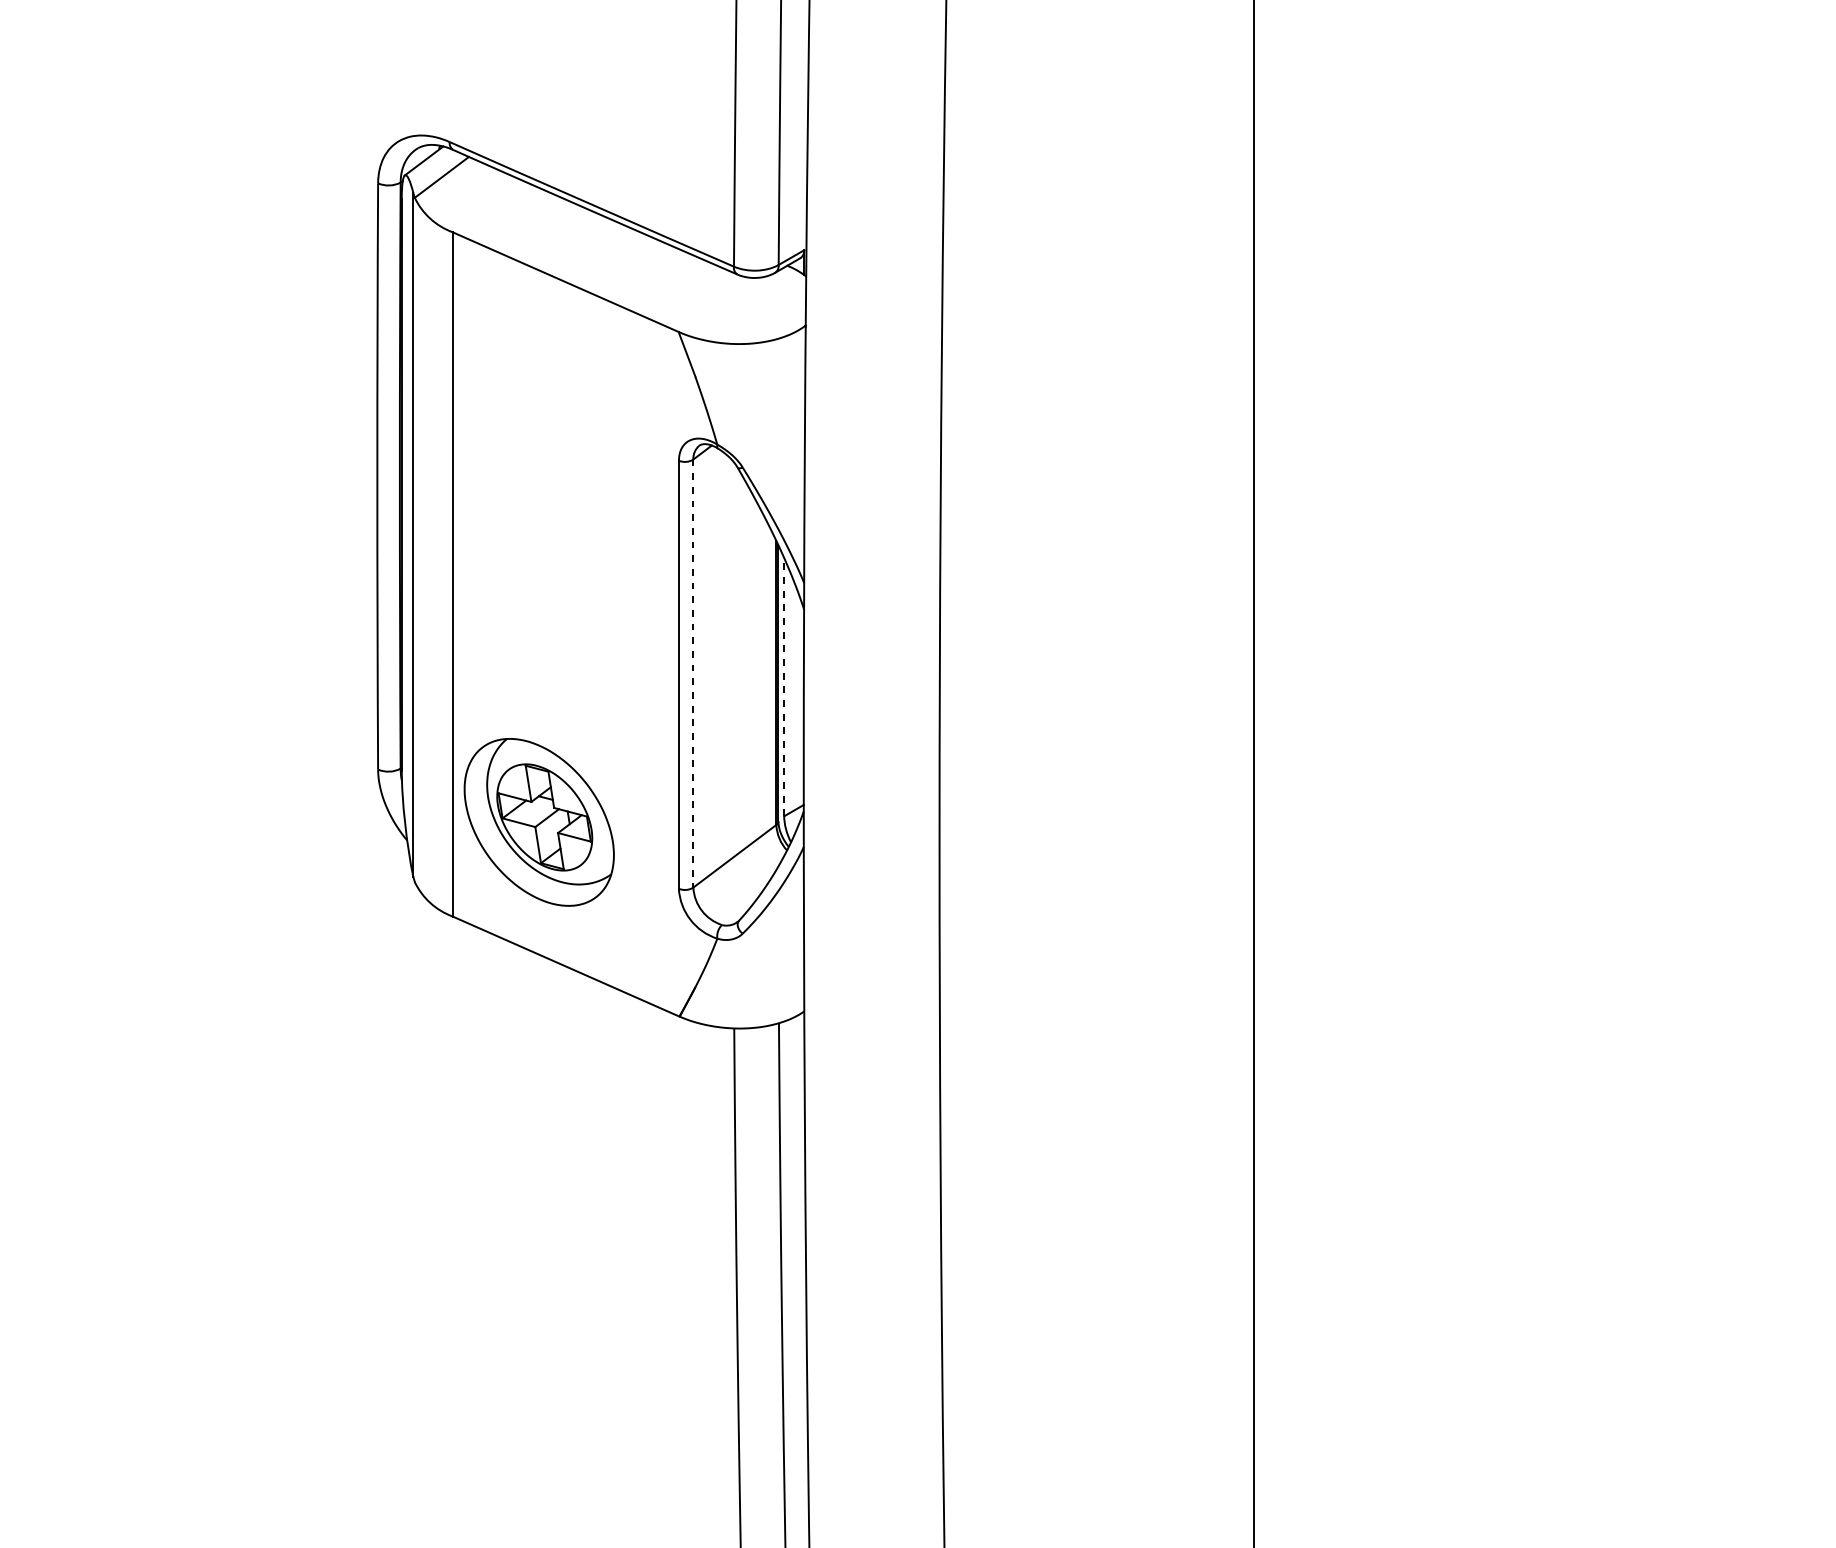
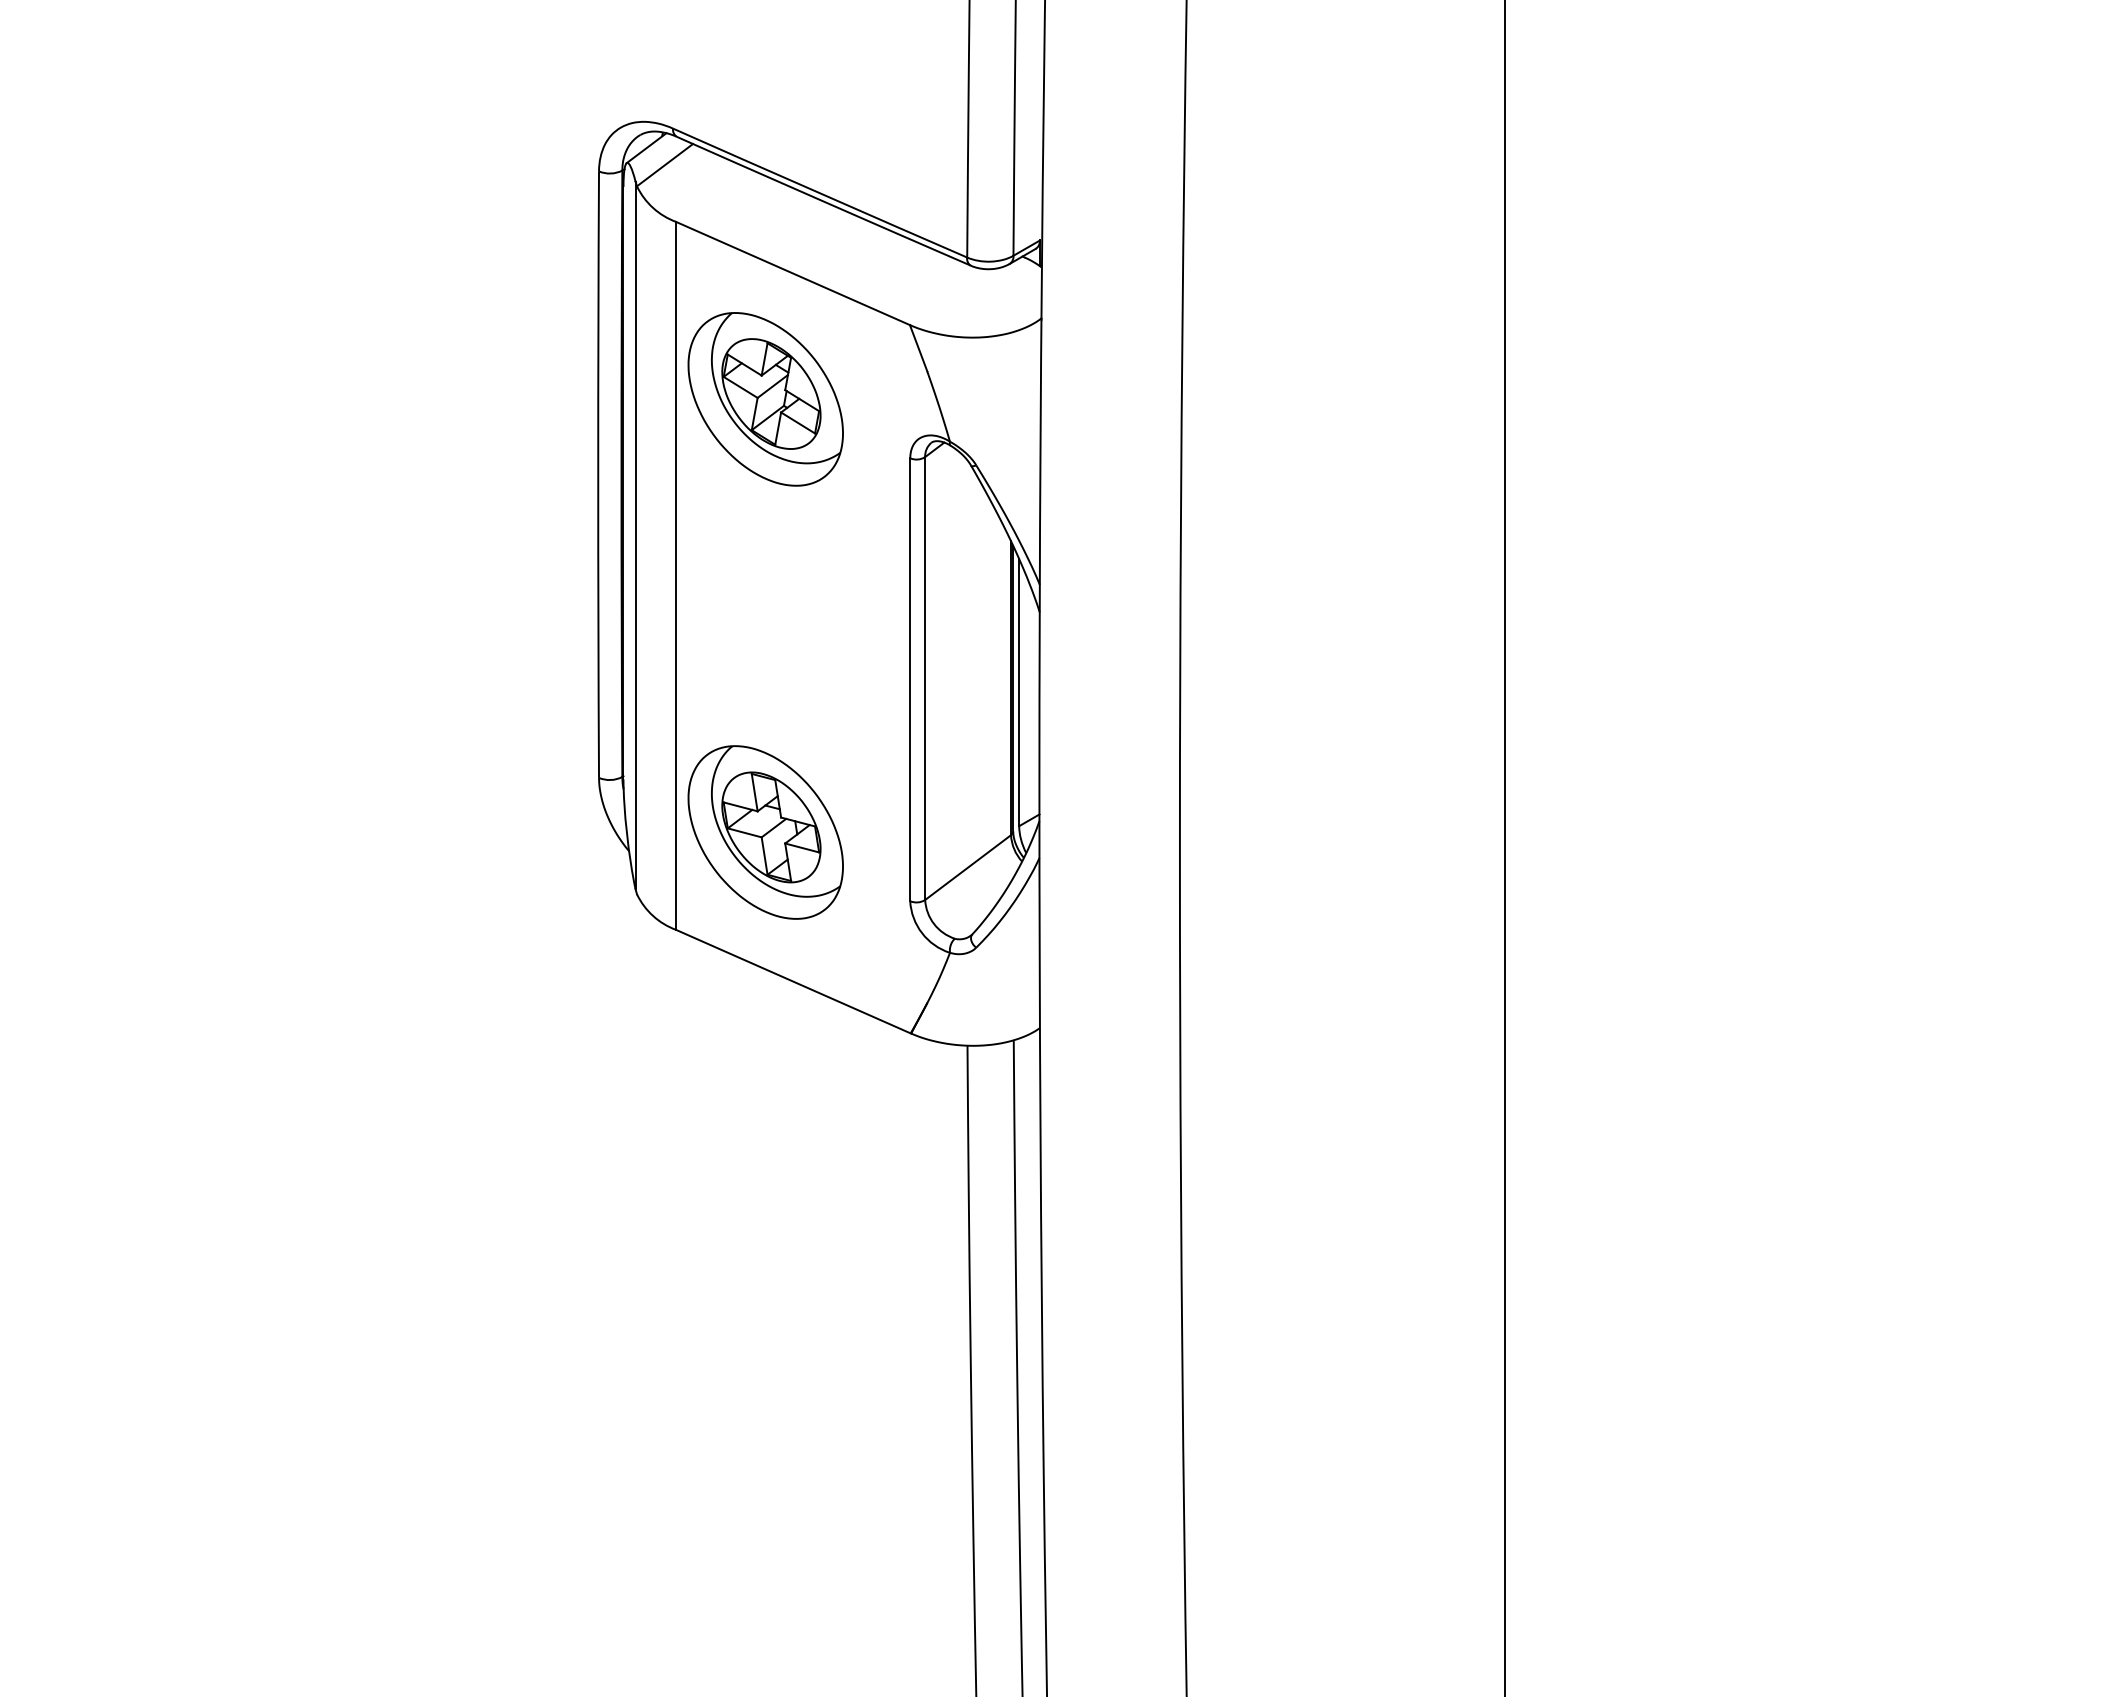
part: (539, 403) -> (765, 399), added
line: (693, 674) -> (925, 679), dashed -> solid
line: (784, 687) -> (1019, 692), dashed -> solid

